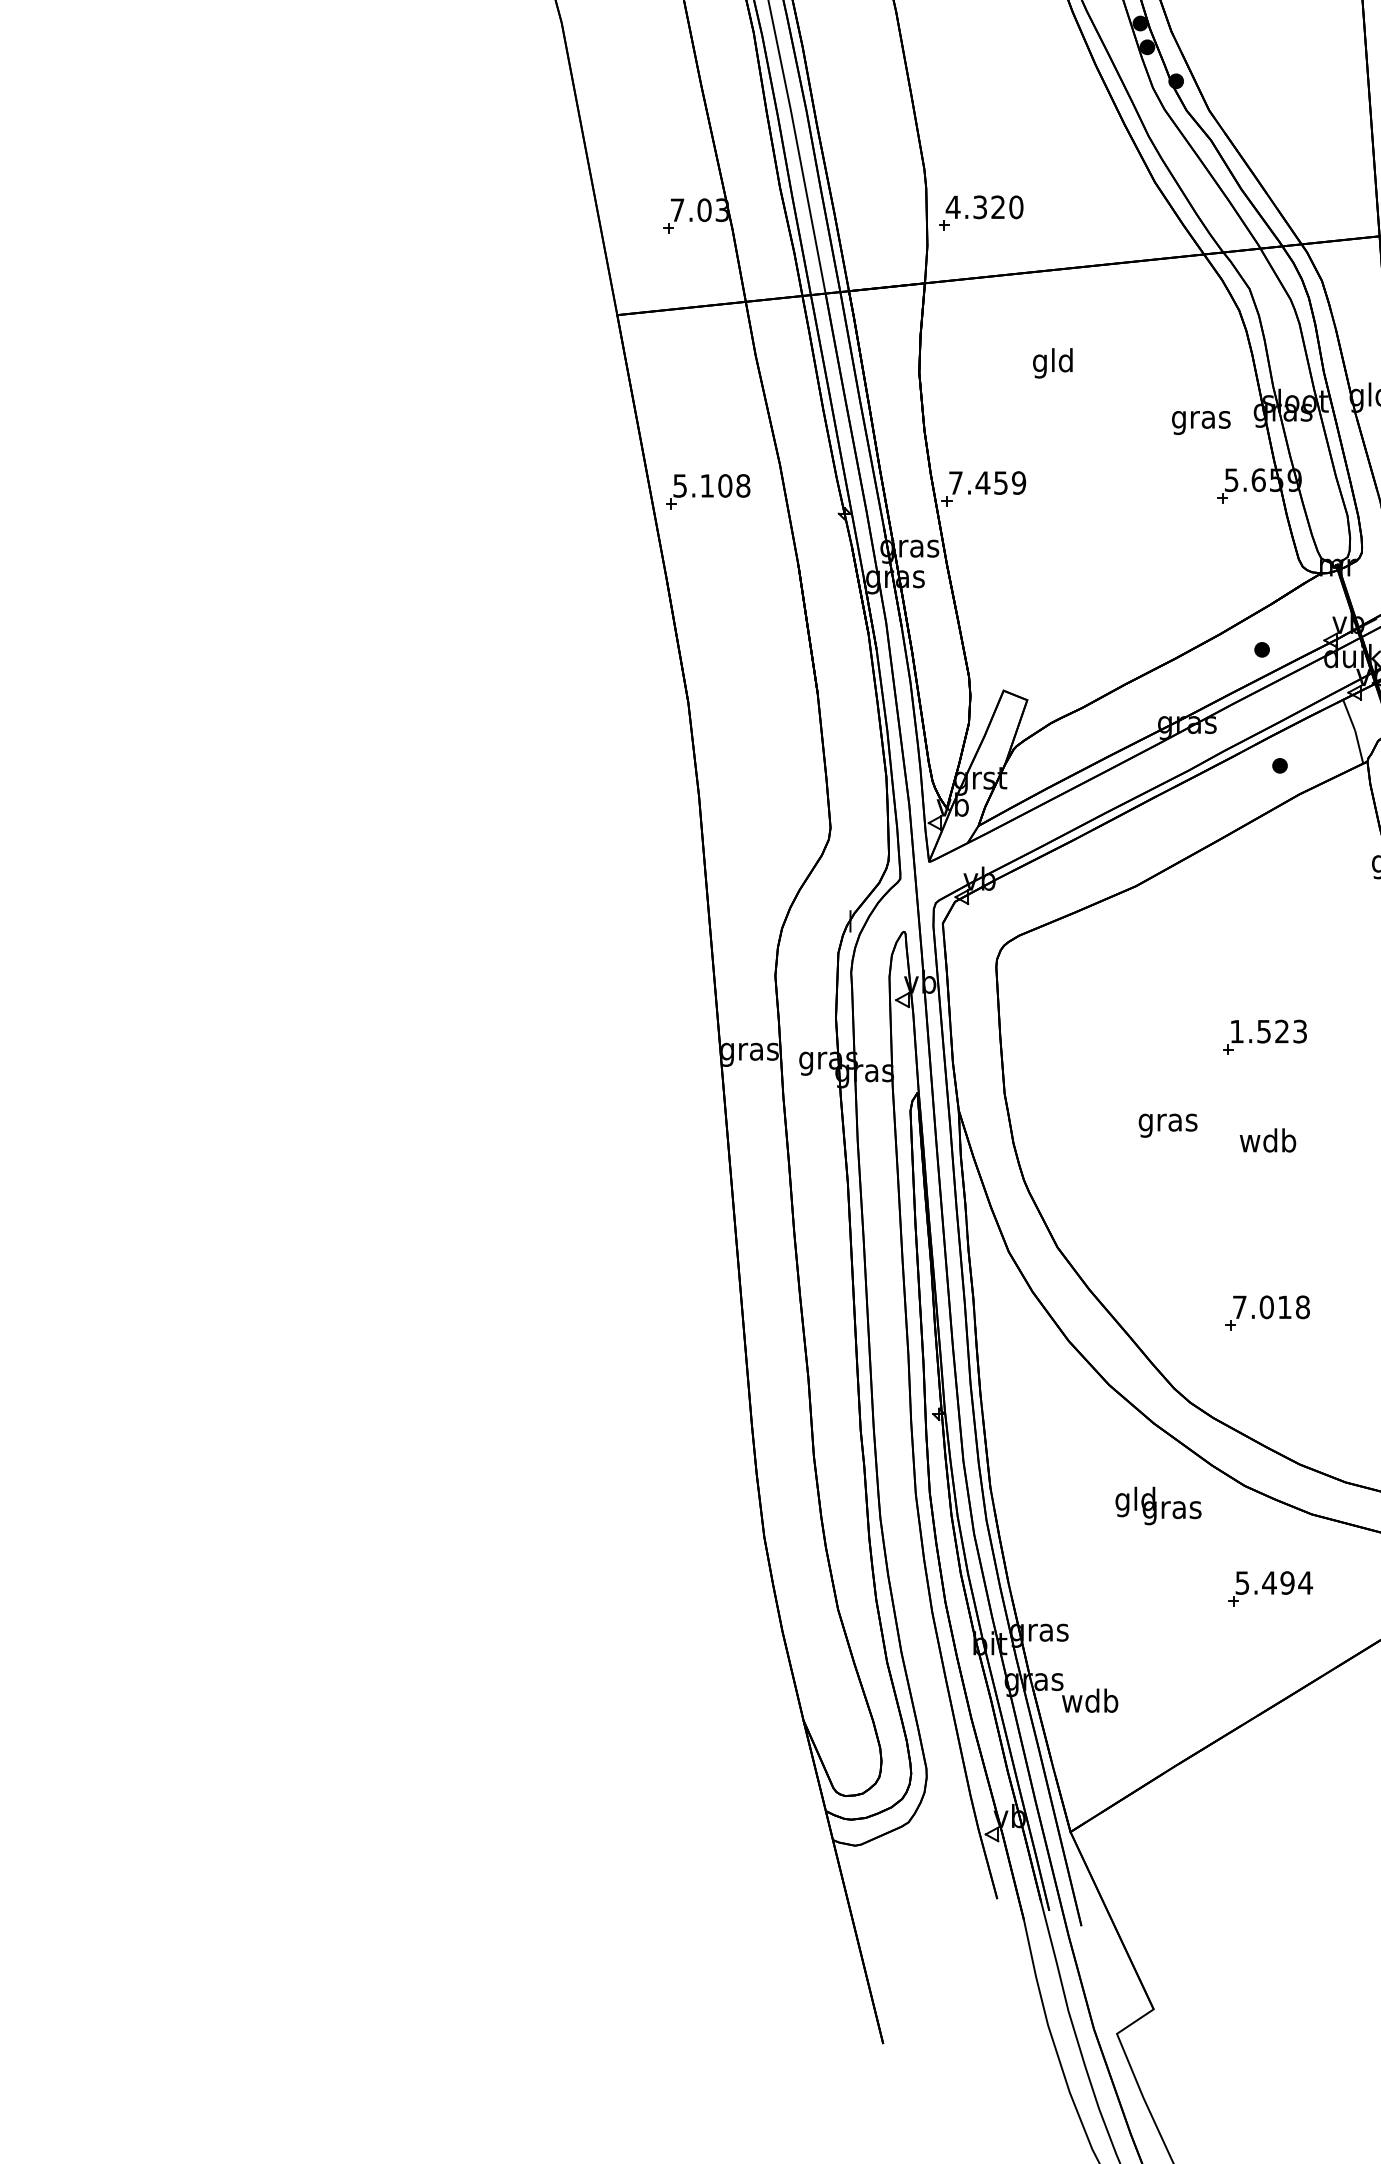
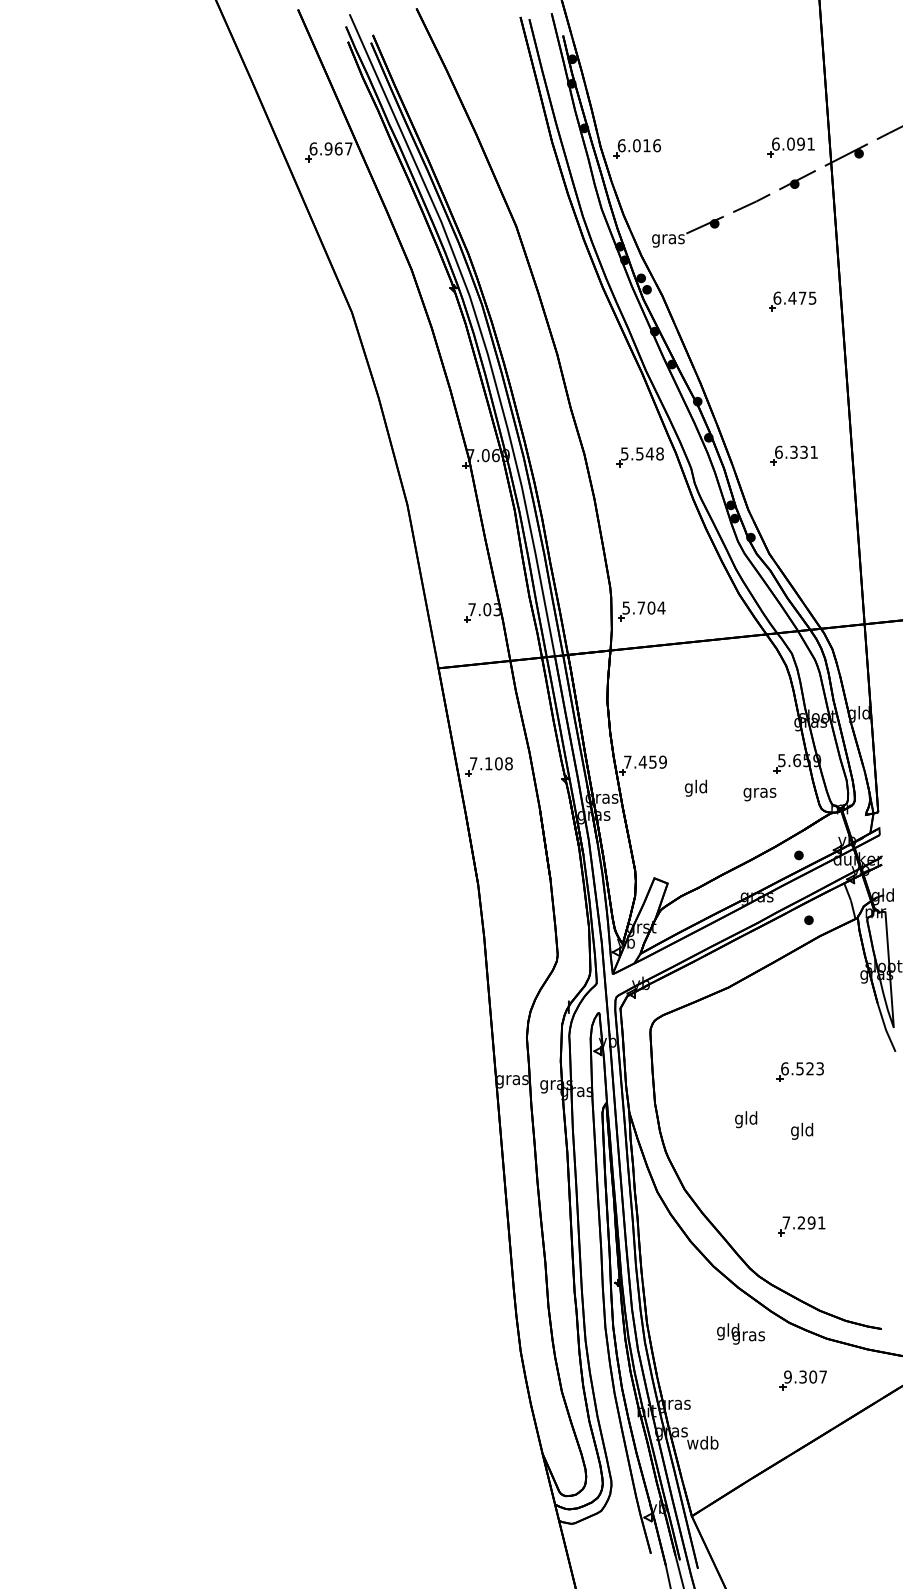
text: (984, 206) -> (643, 607), 4.320 -> 5.704
text: (1051, 361) -> (695, 787), moved
text: (1200, 422) -> (759, 794), moved
text: (679, 485) -> (473, 763), 5.108 -> 7.108
text: (1236, 1031) -> (784, 1068), 1.523 -> 6.523
text: (1168, 1122) -> (746, 1119), gras -> gld
text: (1266, 1141) -> (801, 1130), wdb -> gld
text: (1284, 1306) -> (811, 1222), 7.018 -> 7.291
text: (1273, 1582) -> (805, 1376), 5.494 -> 9.307

